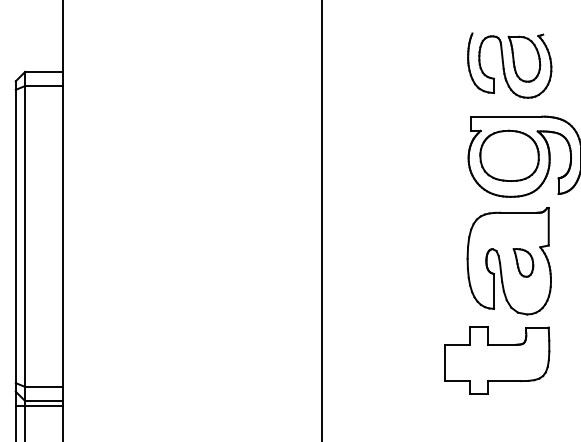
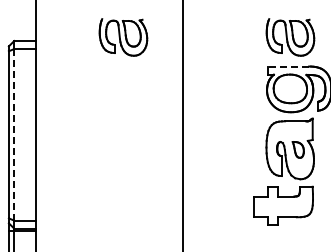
part: (216, 65) -> (123, 37), added
line: (506, 116) -> (288, 66), solid -> dashed
line: (25, 235) -> (14, 134), solid -> dashed

